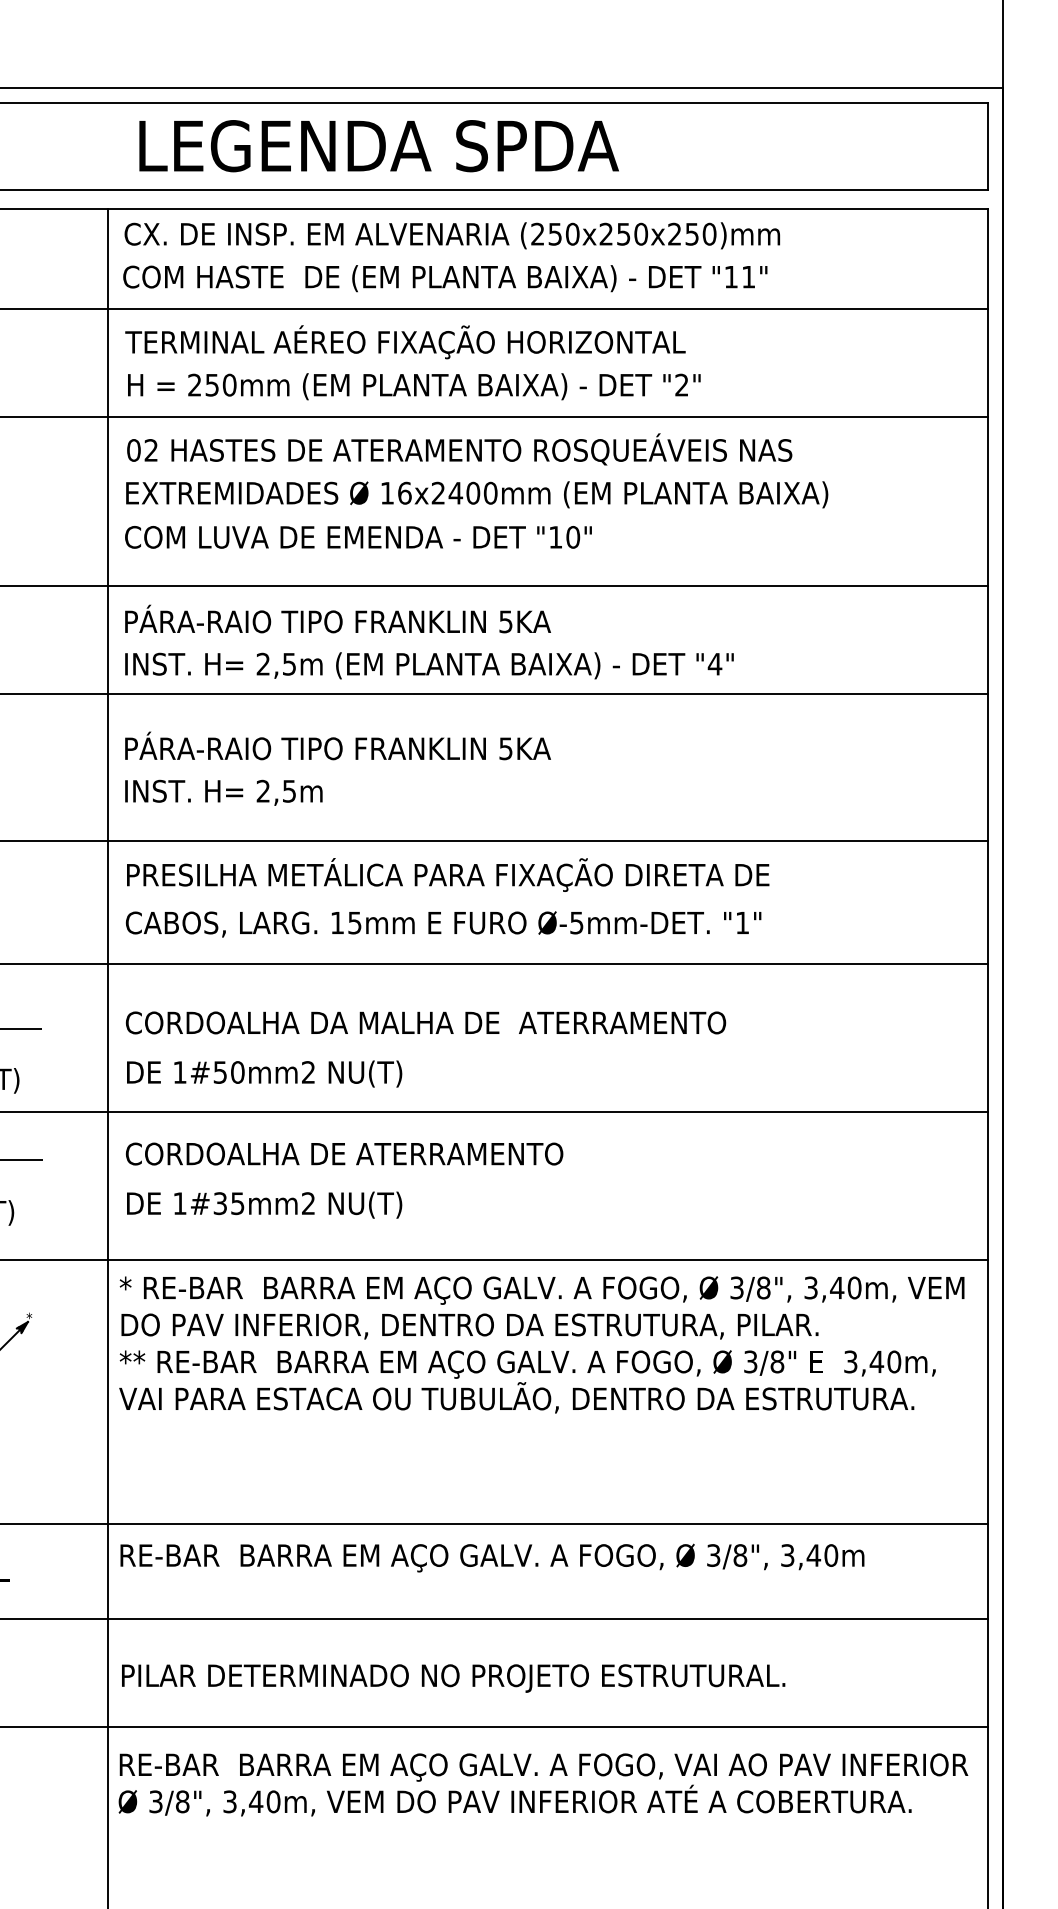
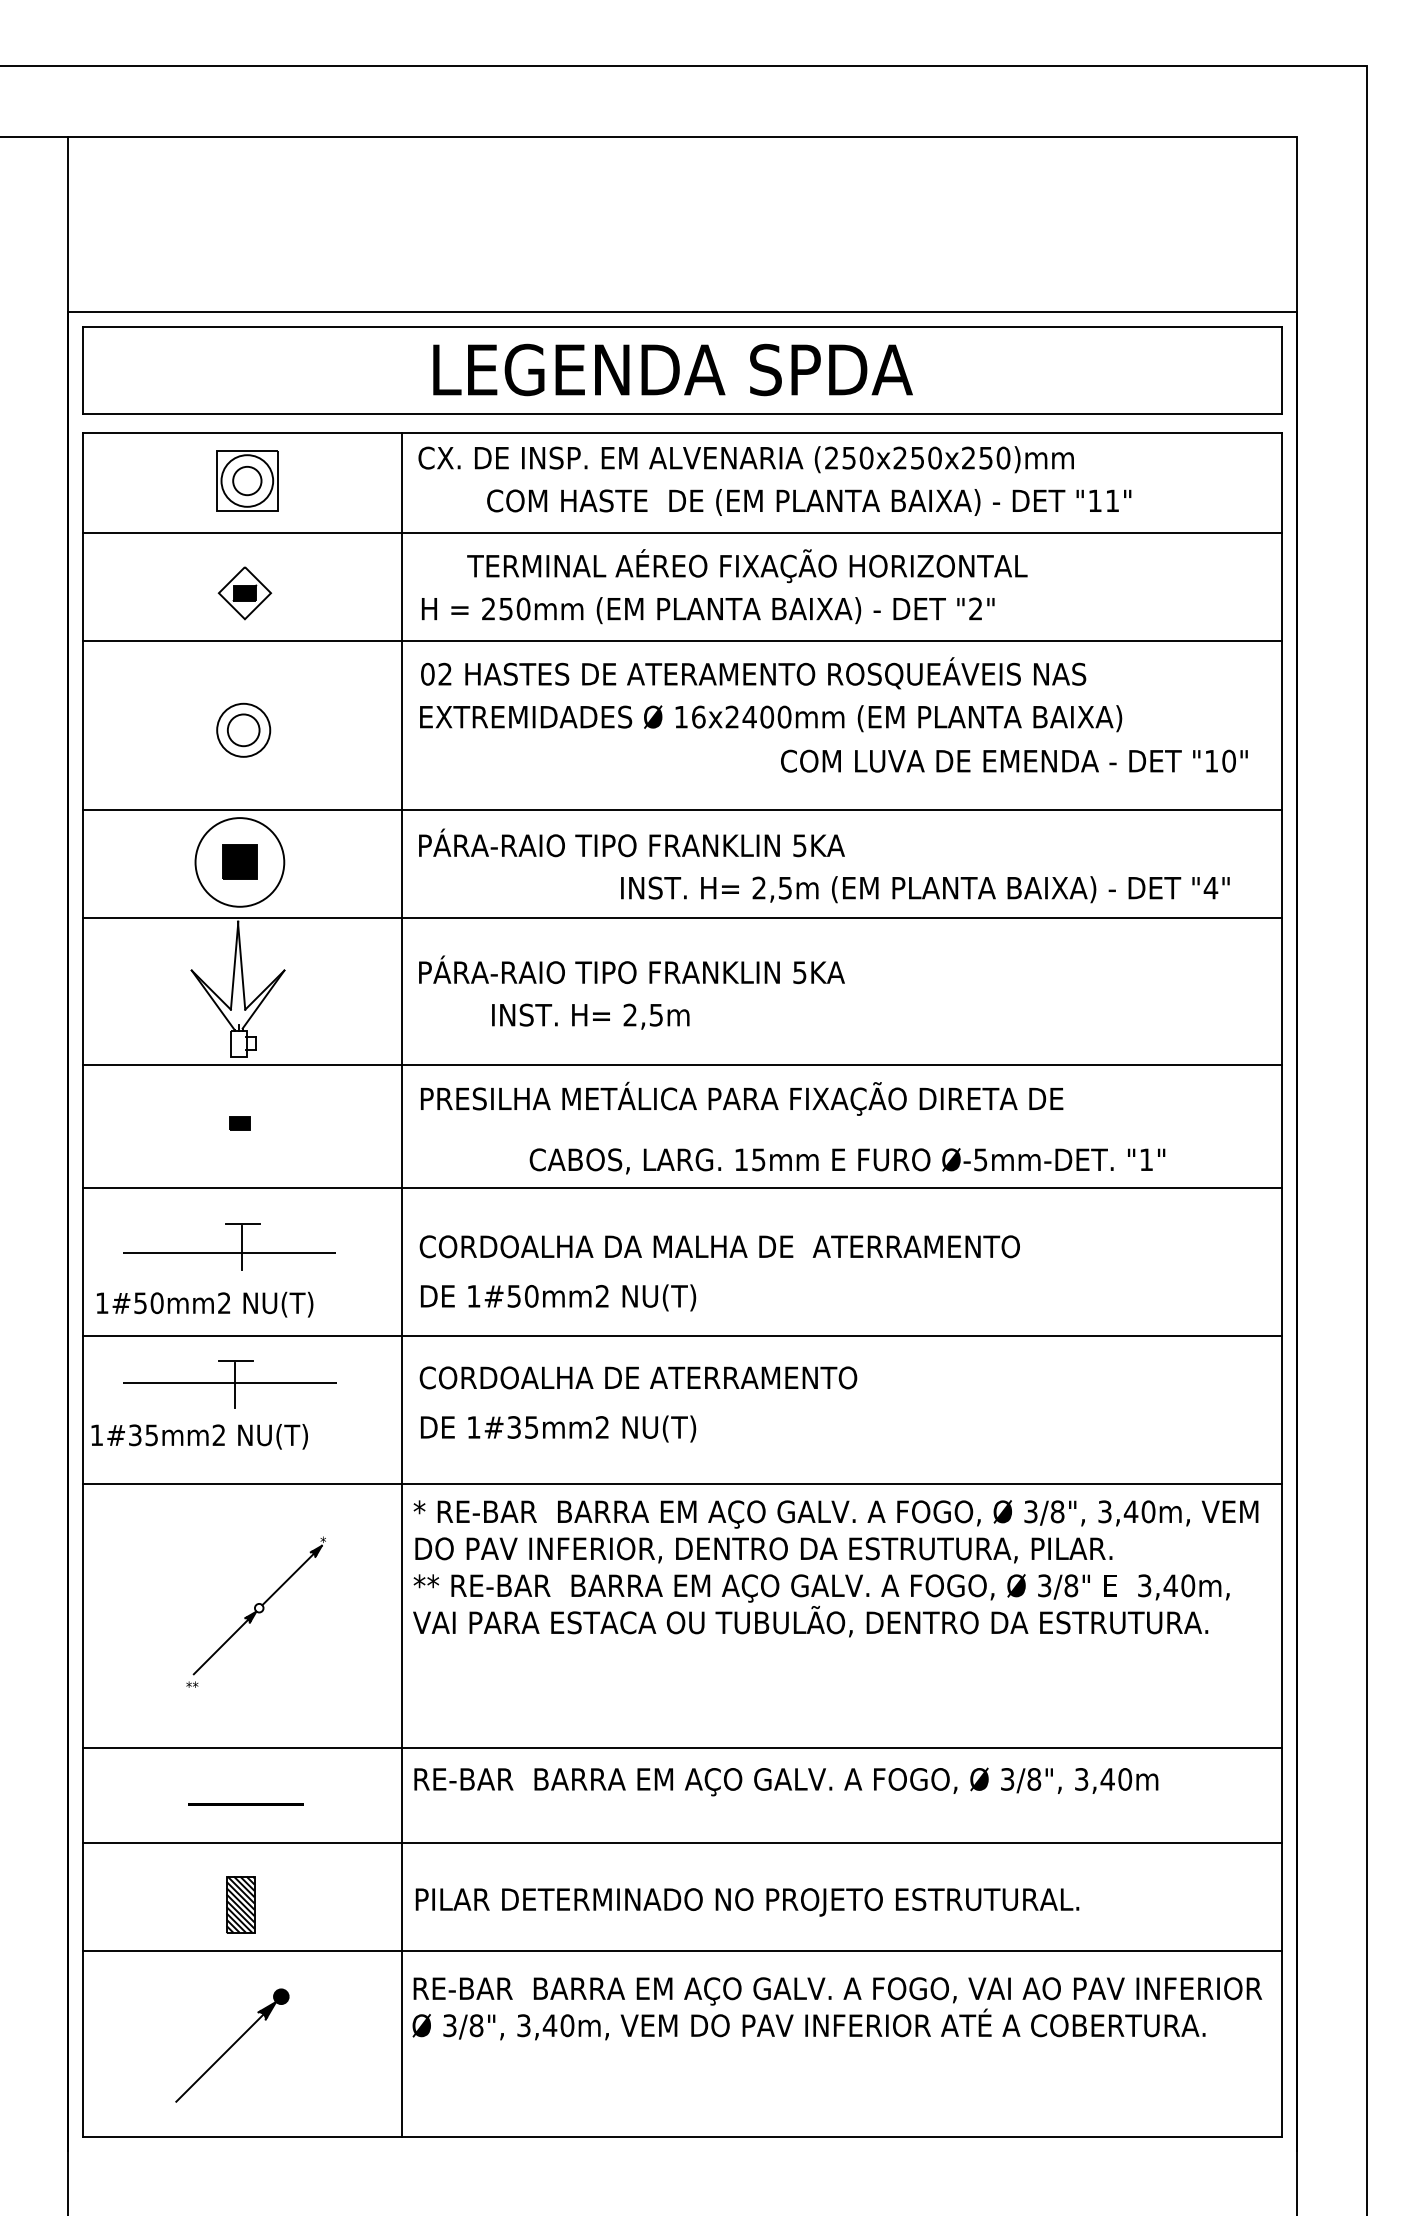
text: (445, 278) -> (809, 502), moved
text: (405, 342) -> (747, 566), moved
text: (358, 536) -> (1014, 760), moved
text: (429, 665) -> (925, 889), moved
text: (223, 792) -> (590, 1016), moved
text: (443, 924) -> (847, 1161), moved

